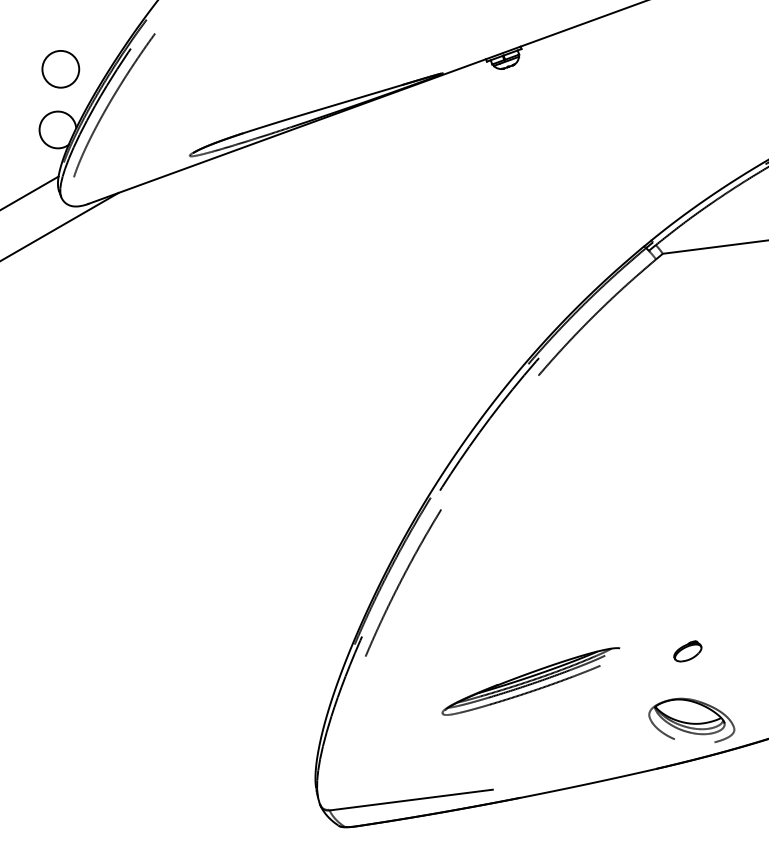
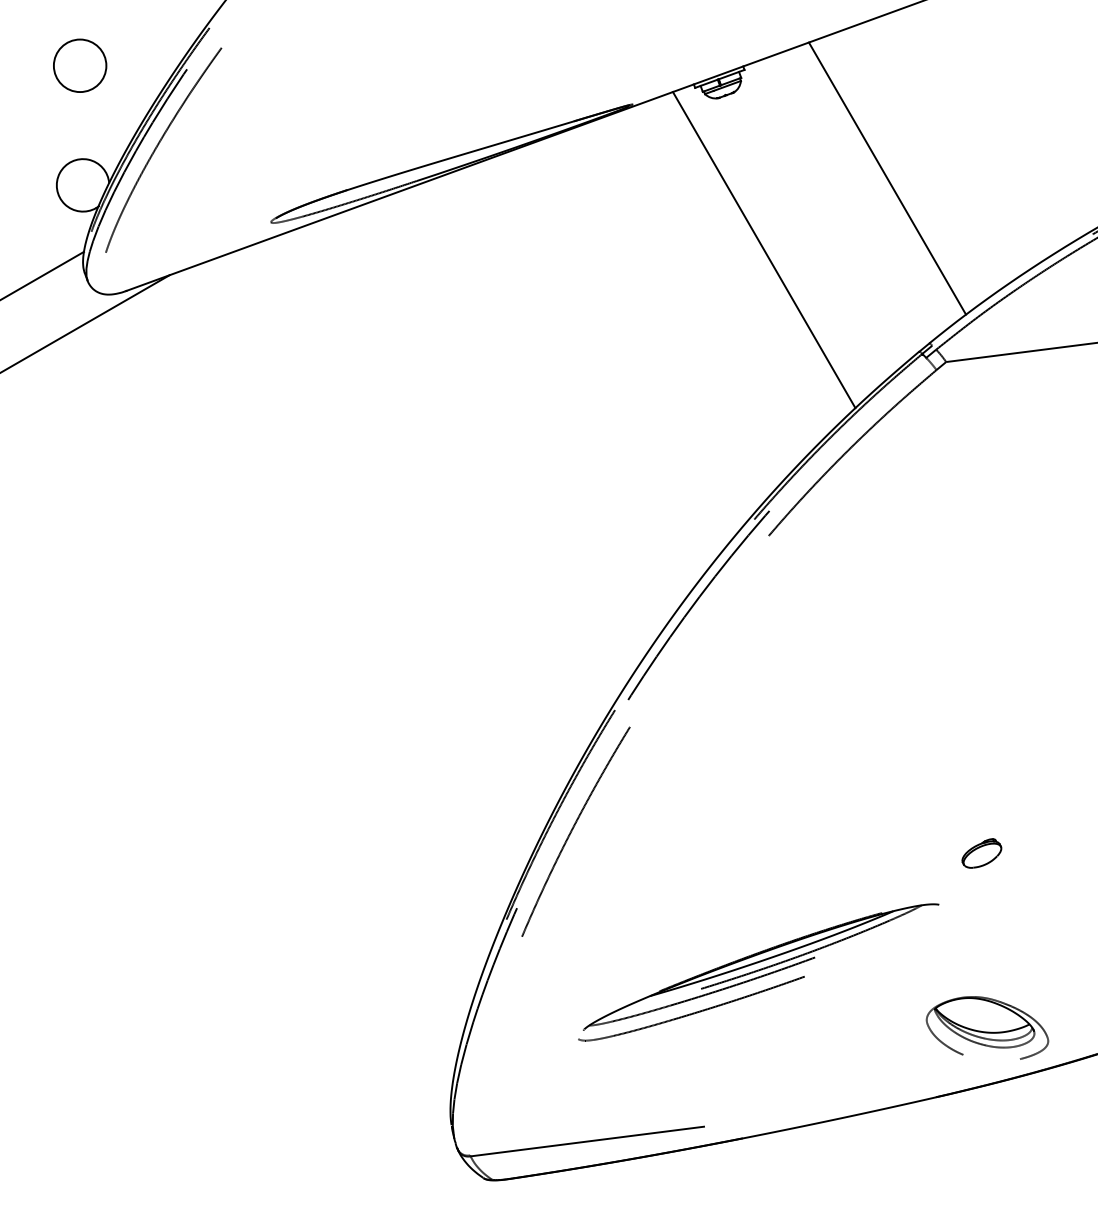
circle: (61, 69) -> (80, 65), moved
line: (621, 125) -> (887, 178), added
line: (534, 175) -> (763, 250), added
part: (687, 651) -> (981, 853), moved
part: (531, 681) -> (758, 972), size x1.43

